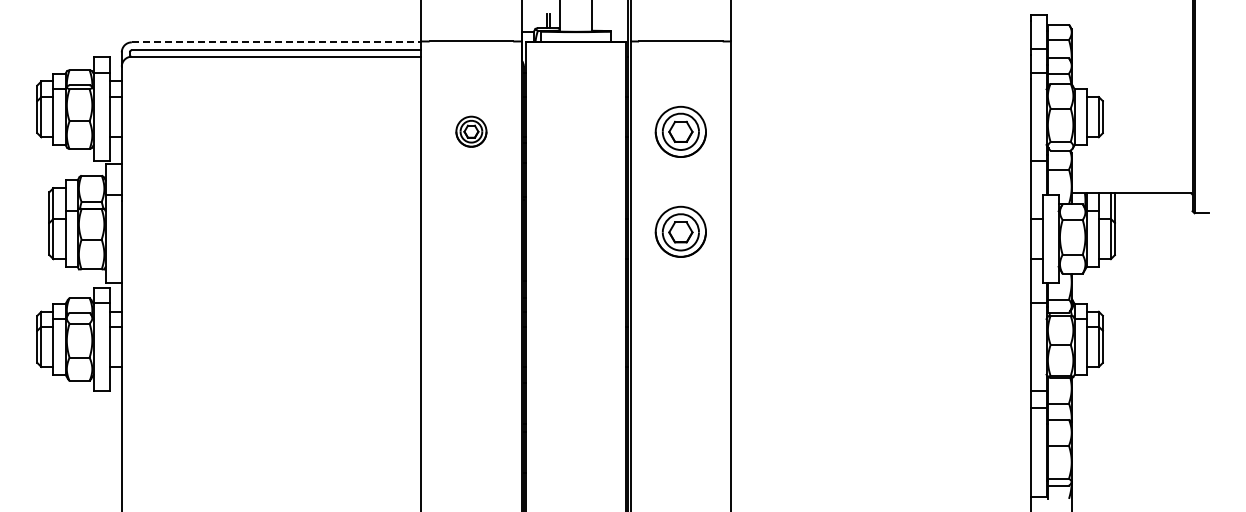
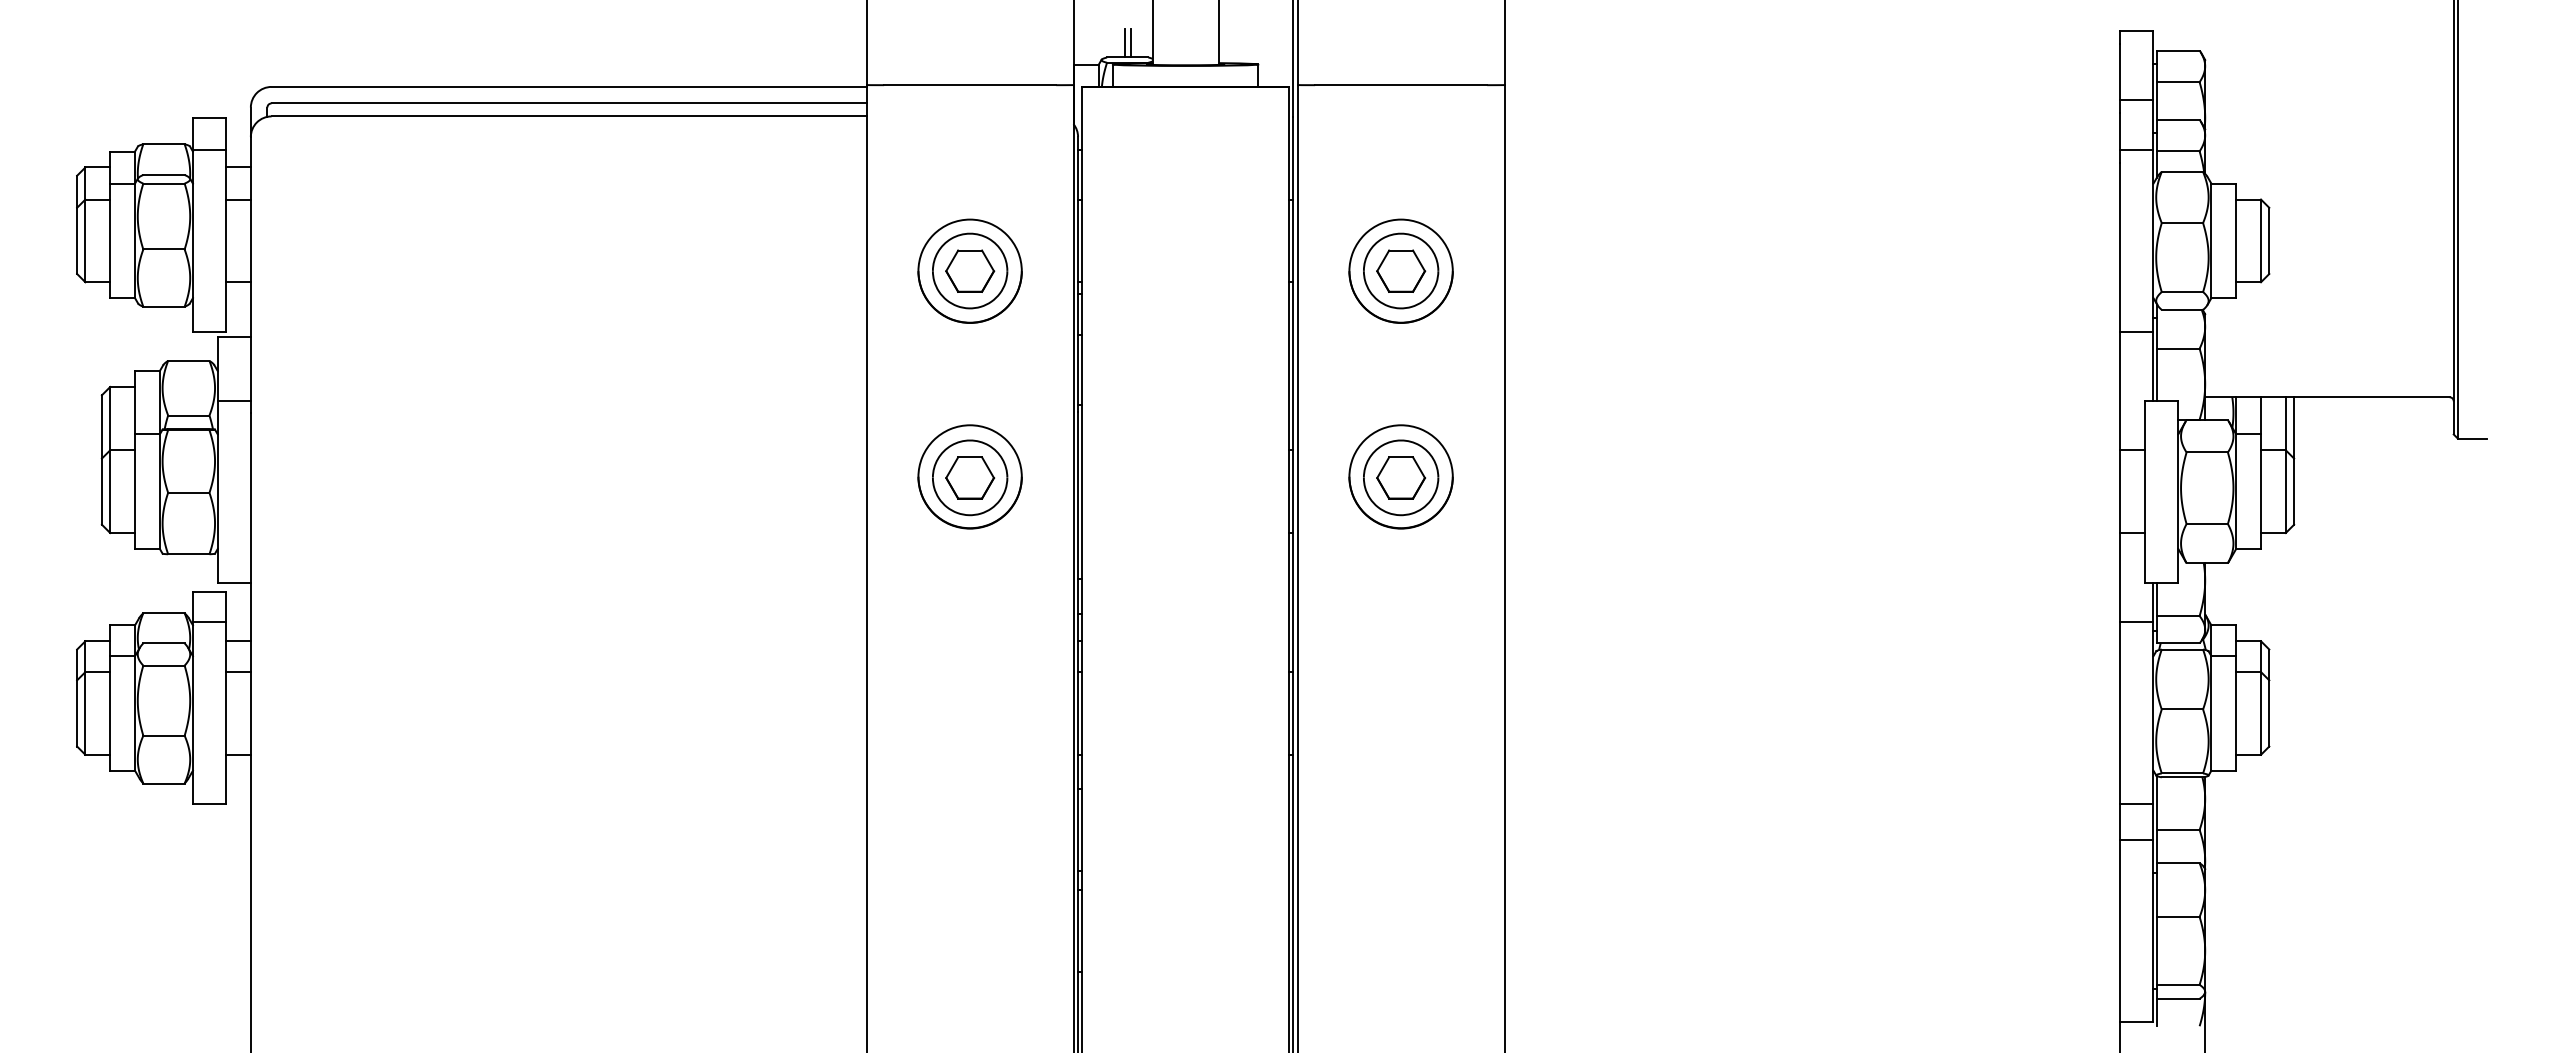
line: (276, 42) -> (569, 87), dashed -> solid
part: (471, 131) -> (970, 270), size x1.67
part: (471, 231) -> (970, 476), added

